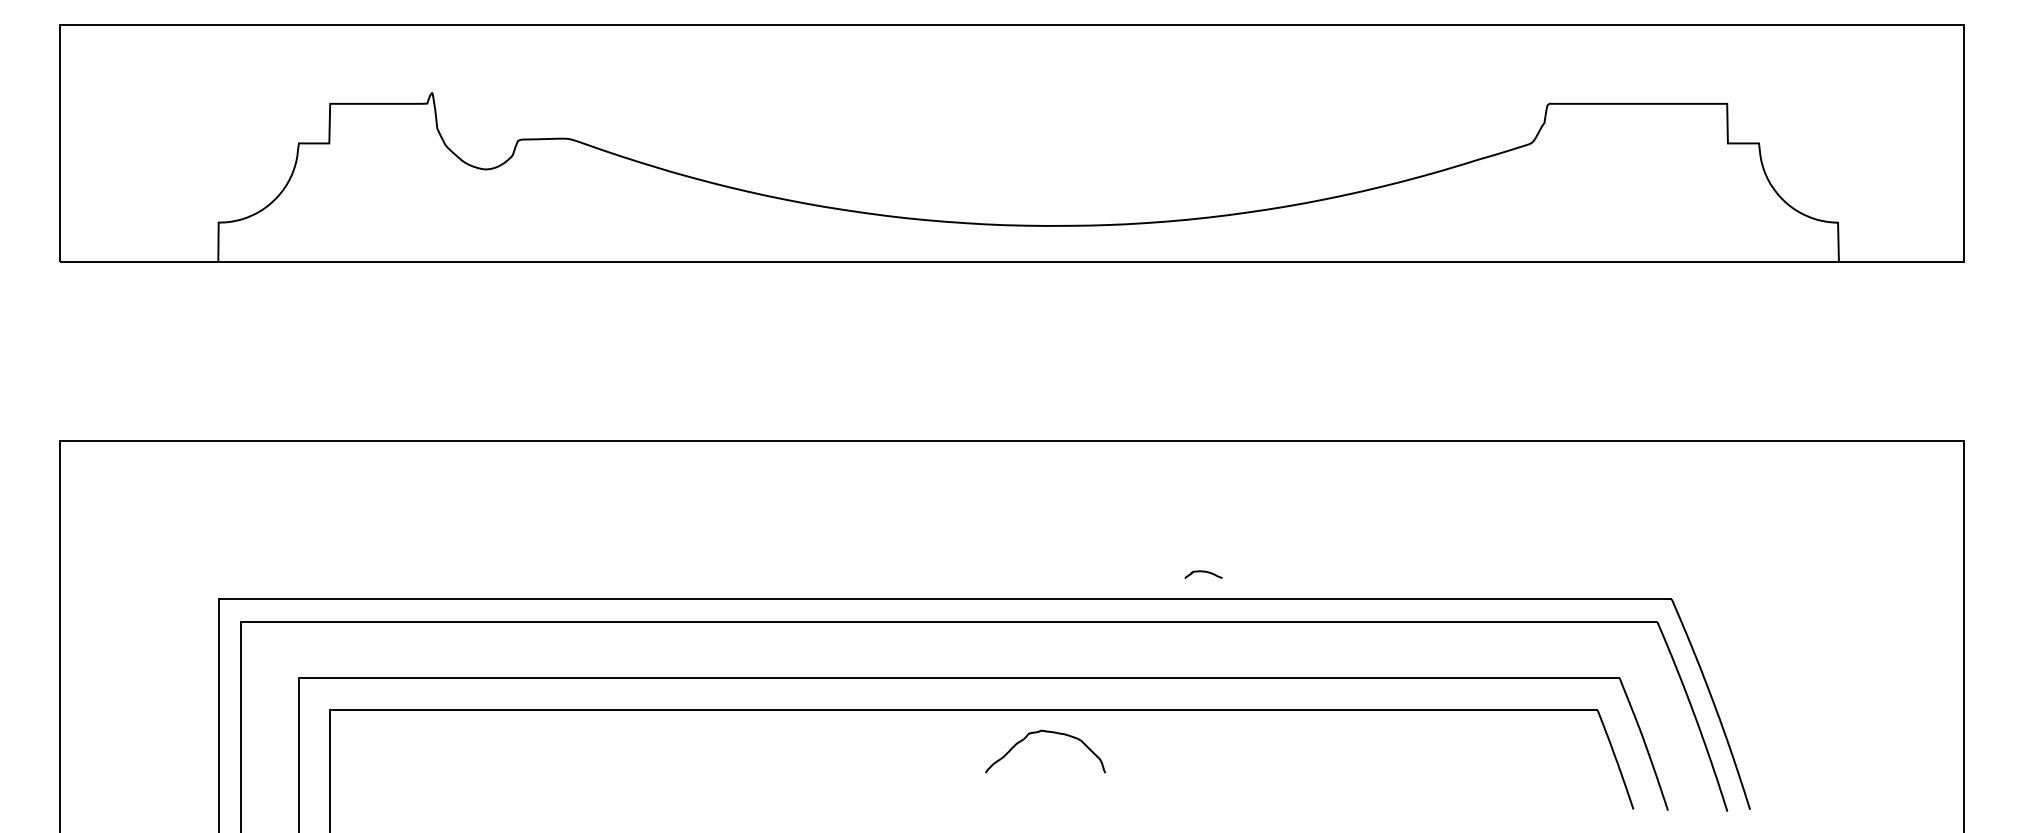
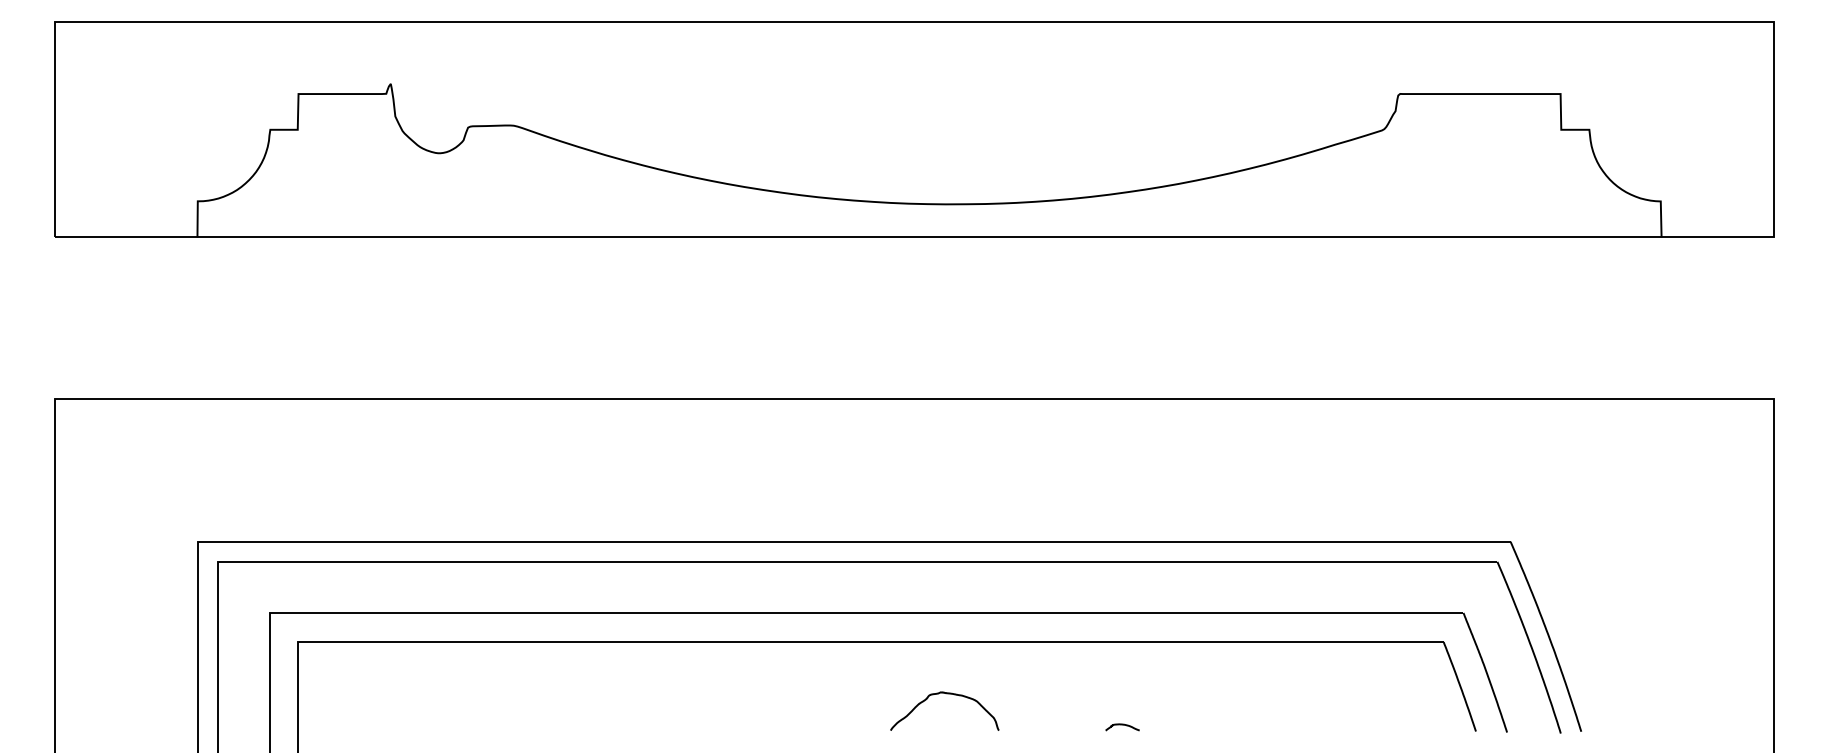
curve: (1203, 572) -> (1122, 725), moved
curve: (1047, 733) -> (946, 694), moved

